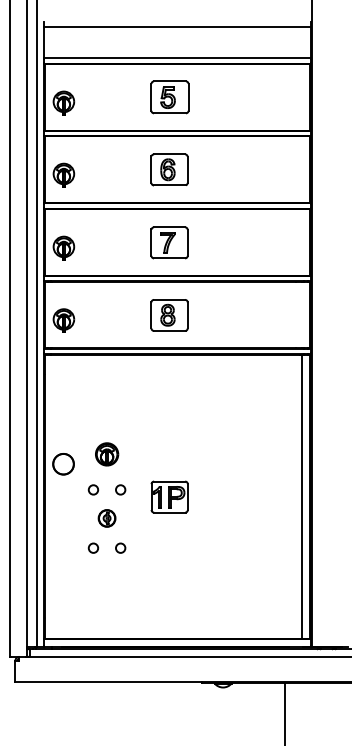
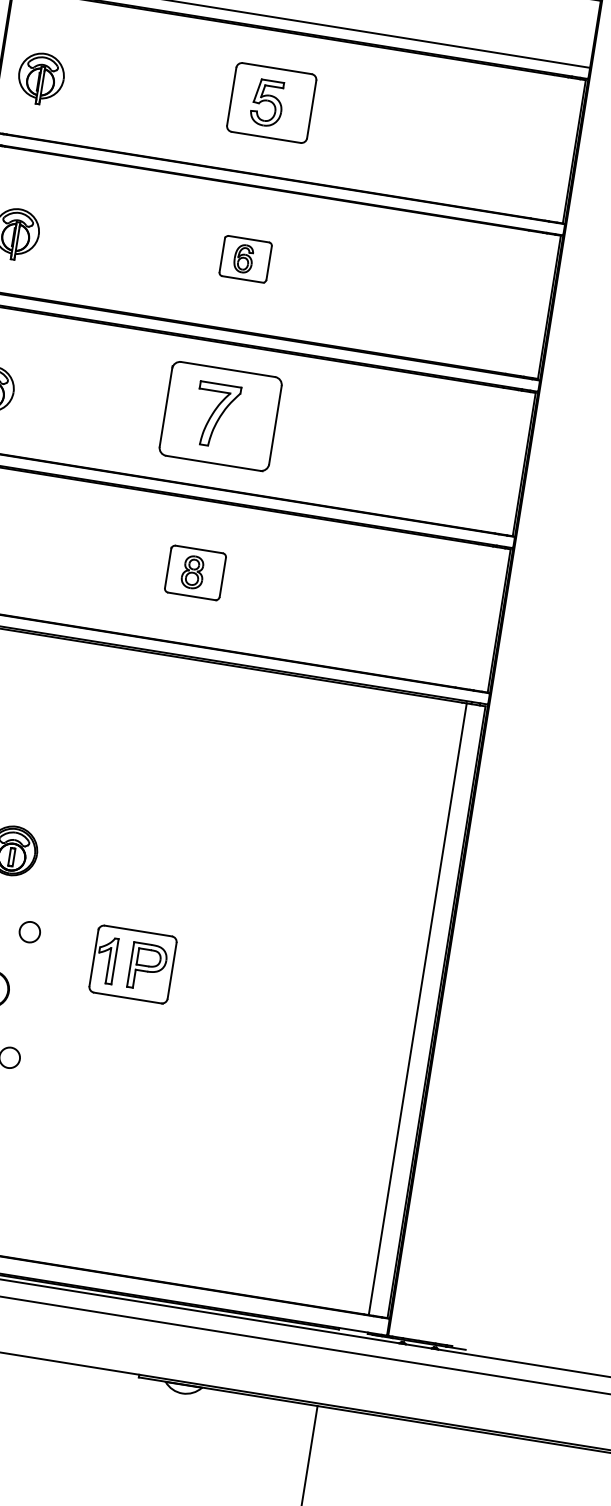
part: (169, 169) -> (245, 258), size x0.6
part: (169, 242) -> (220, 415), size x1.4
part: (169, 315) -> (195, 573), size x0.7

